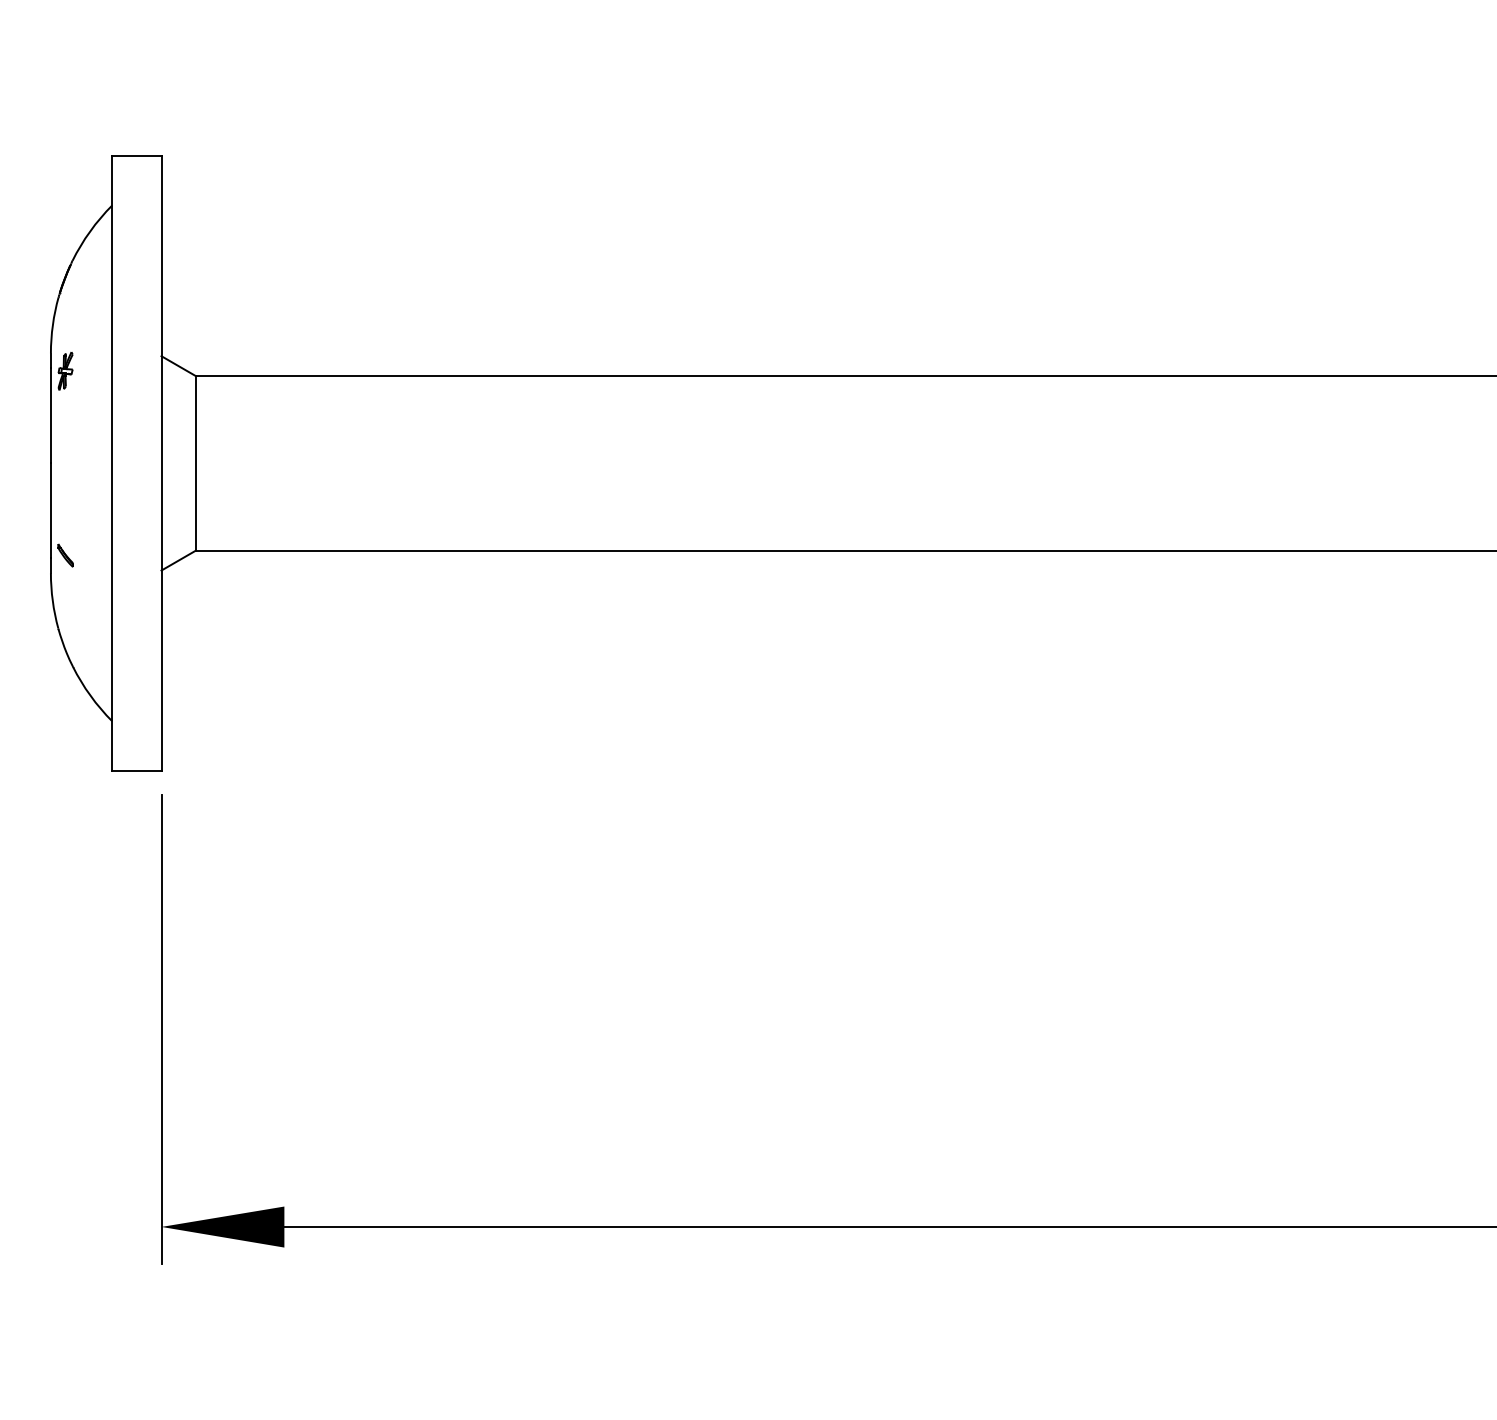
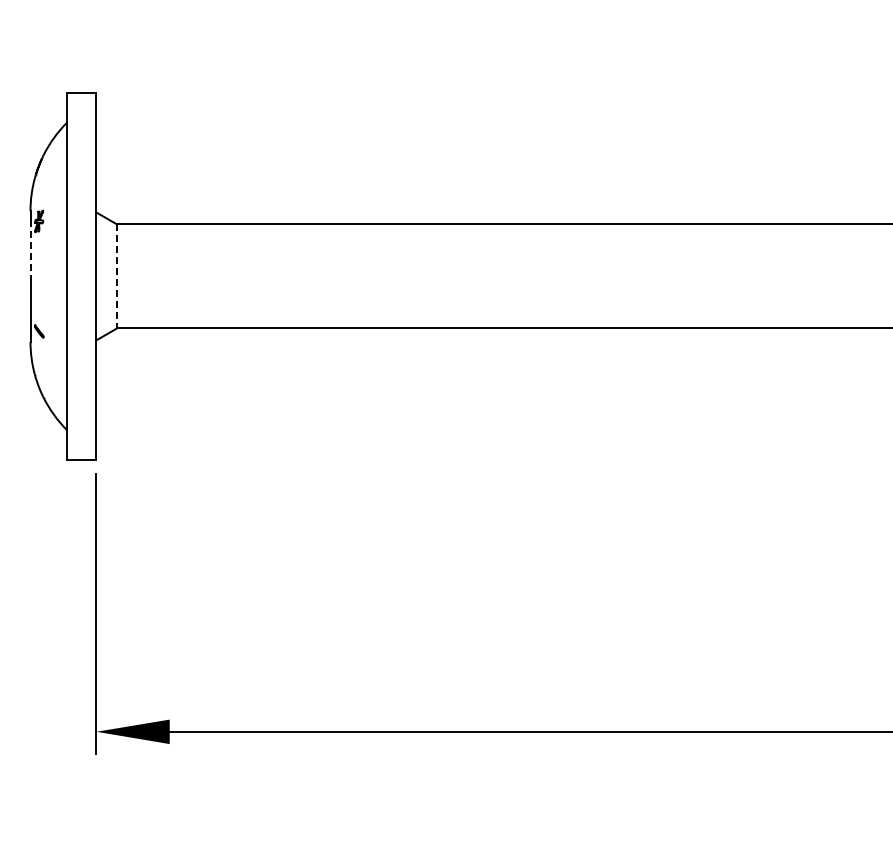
line: (50, 416) -> (30, 248), solid -> dashed
line: (195, 463) -> (116, 276), solid -> dashed

